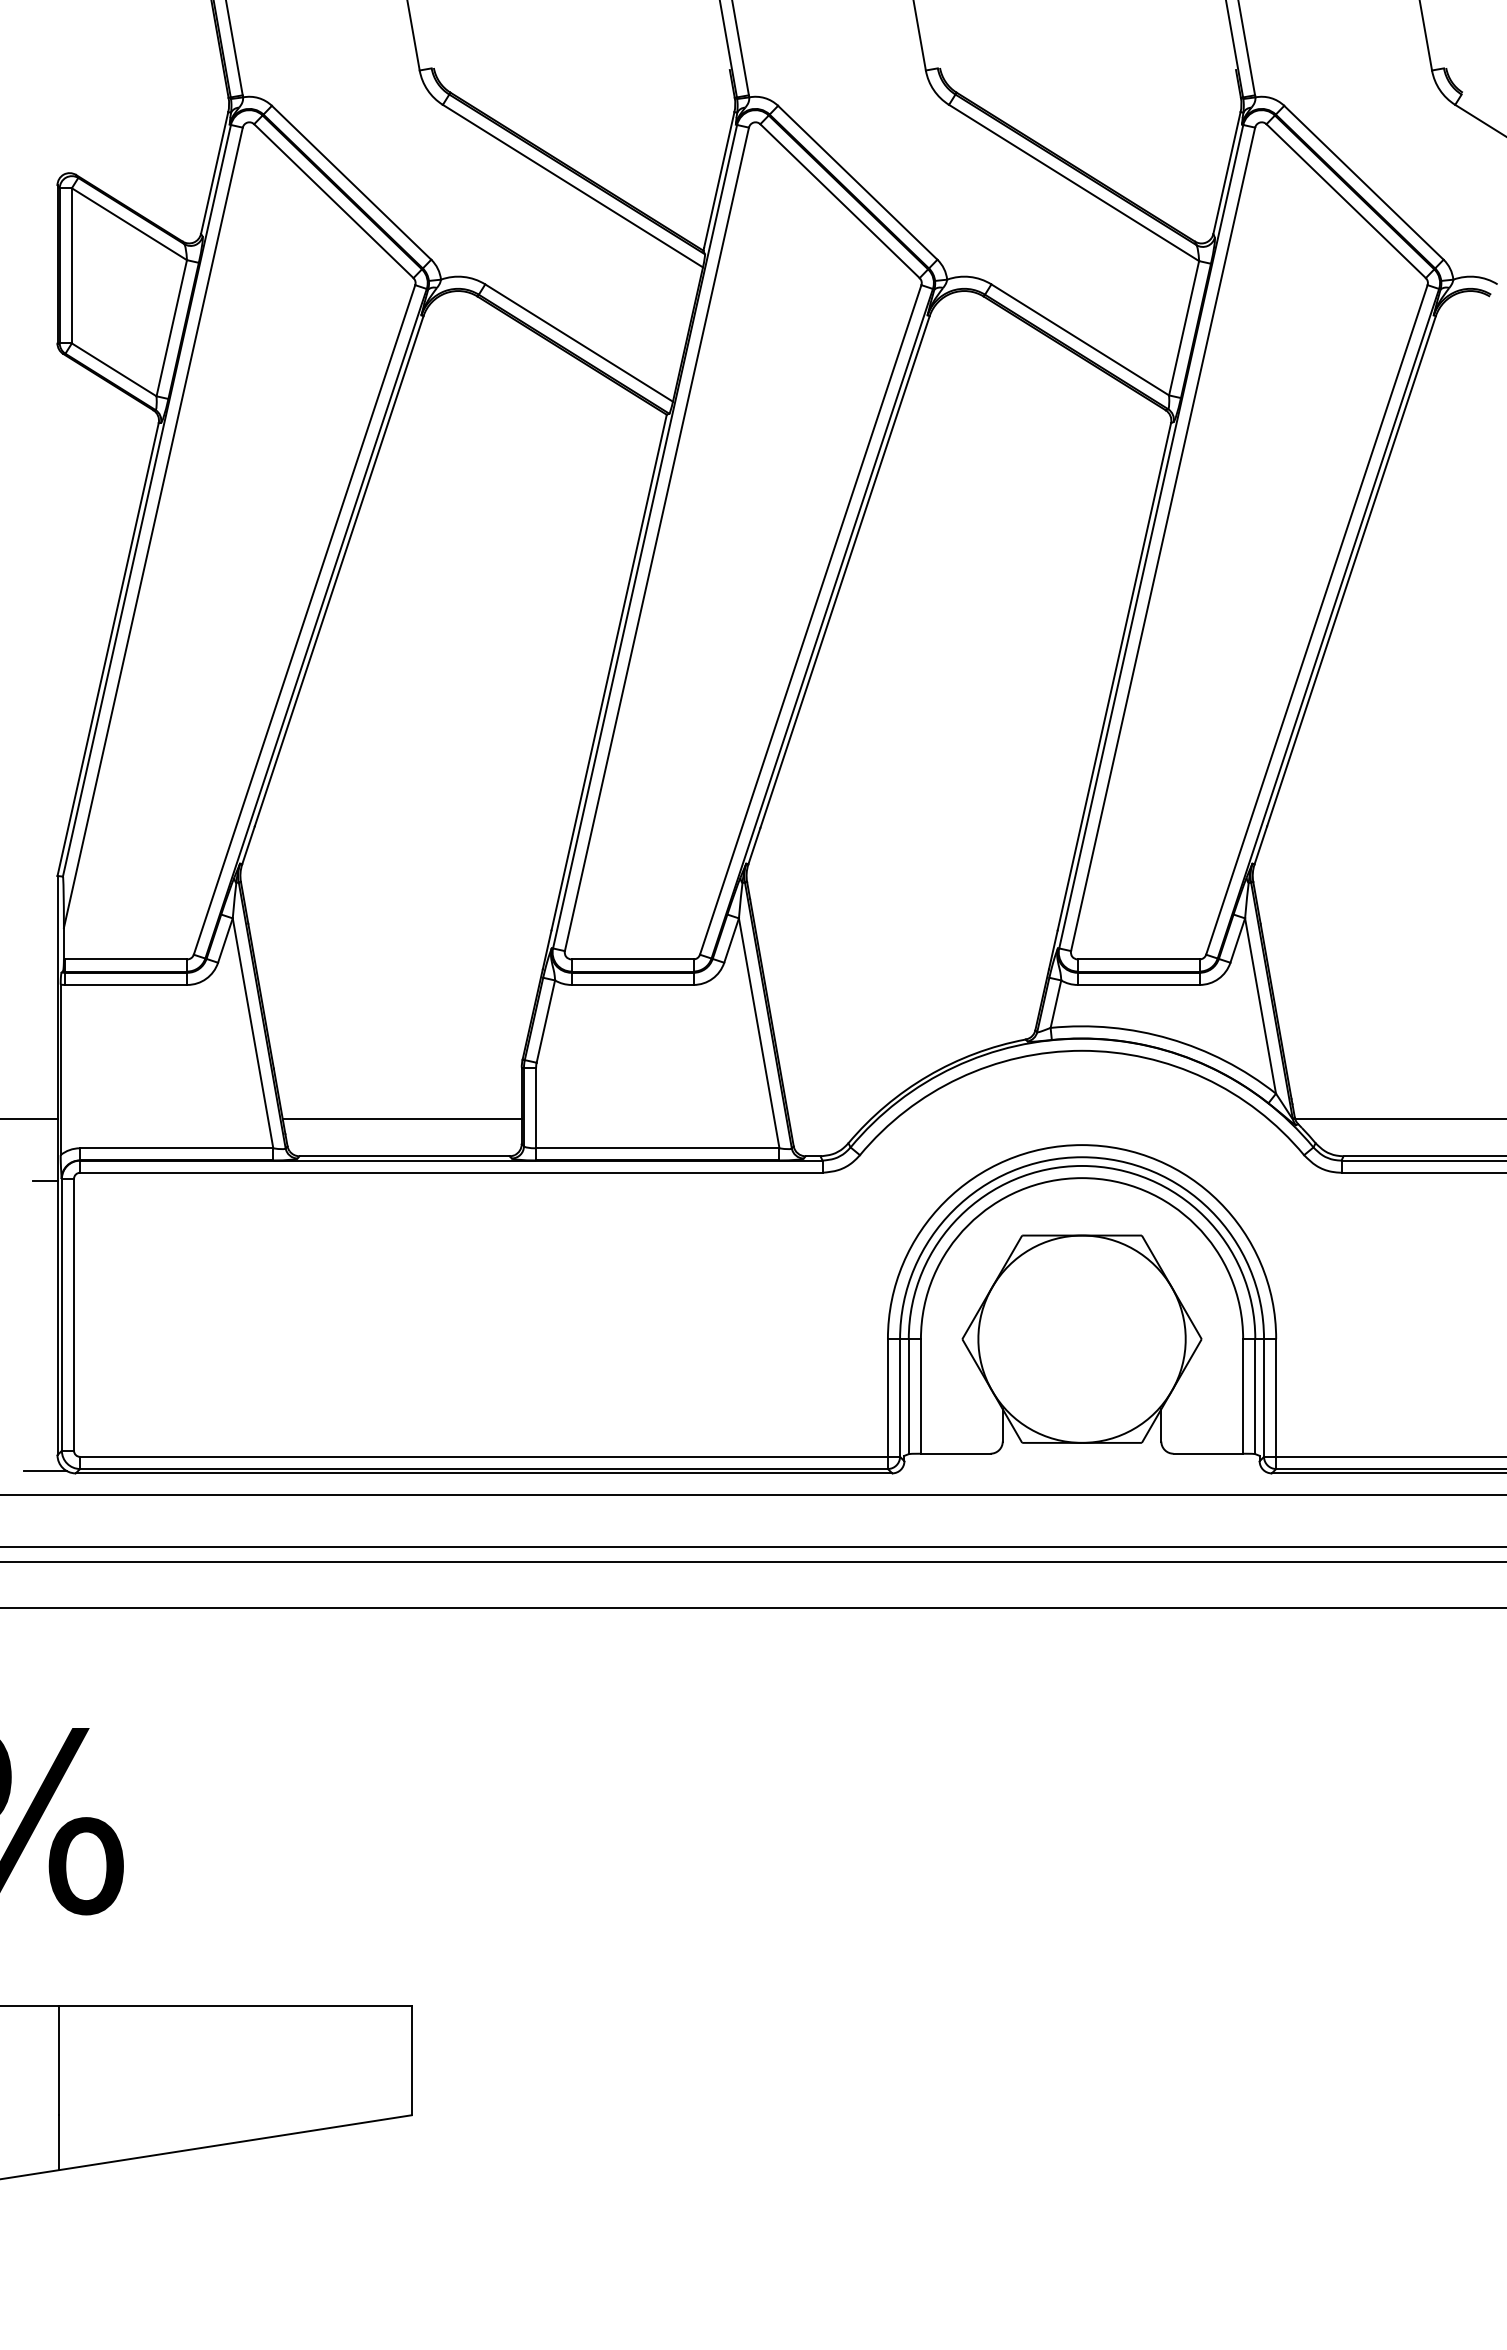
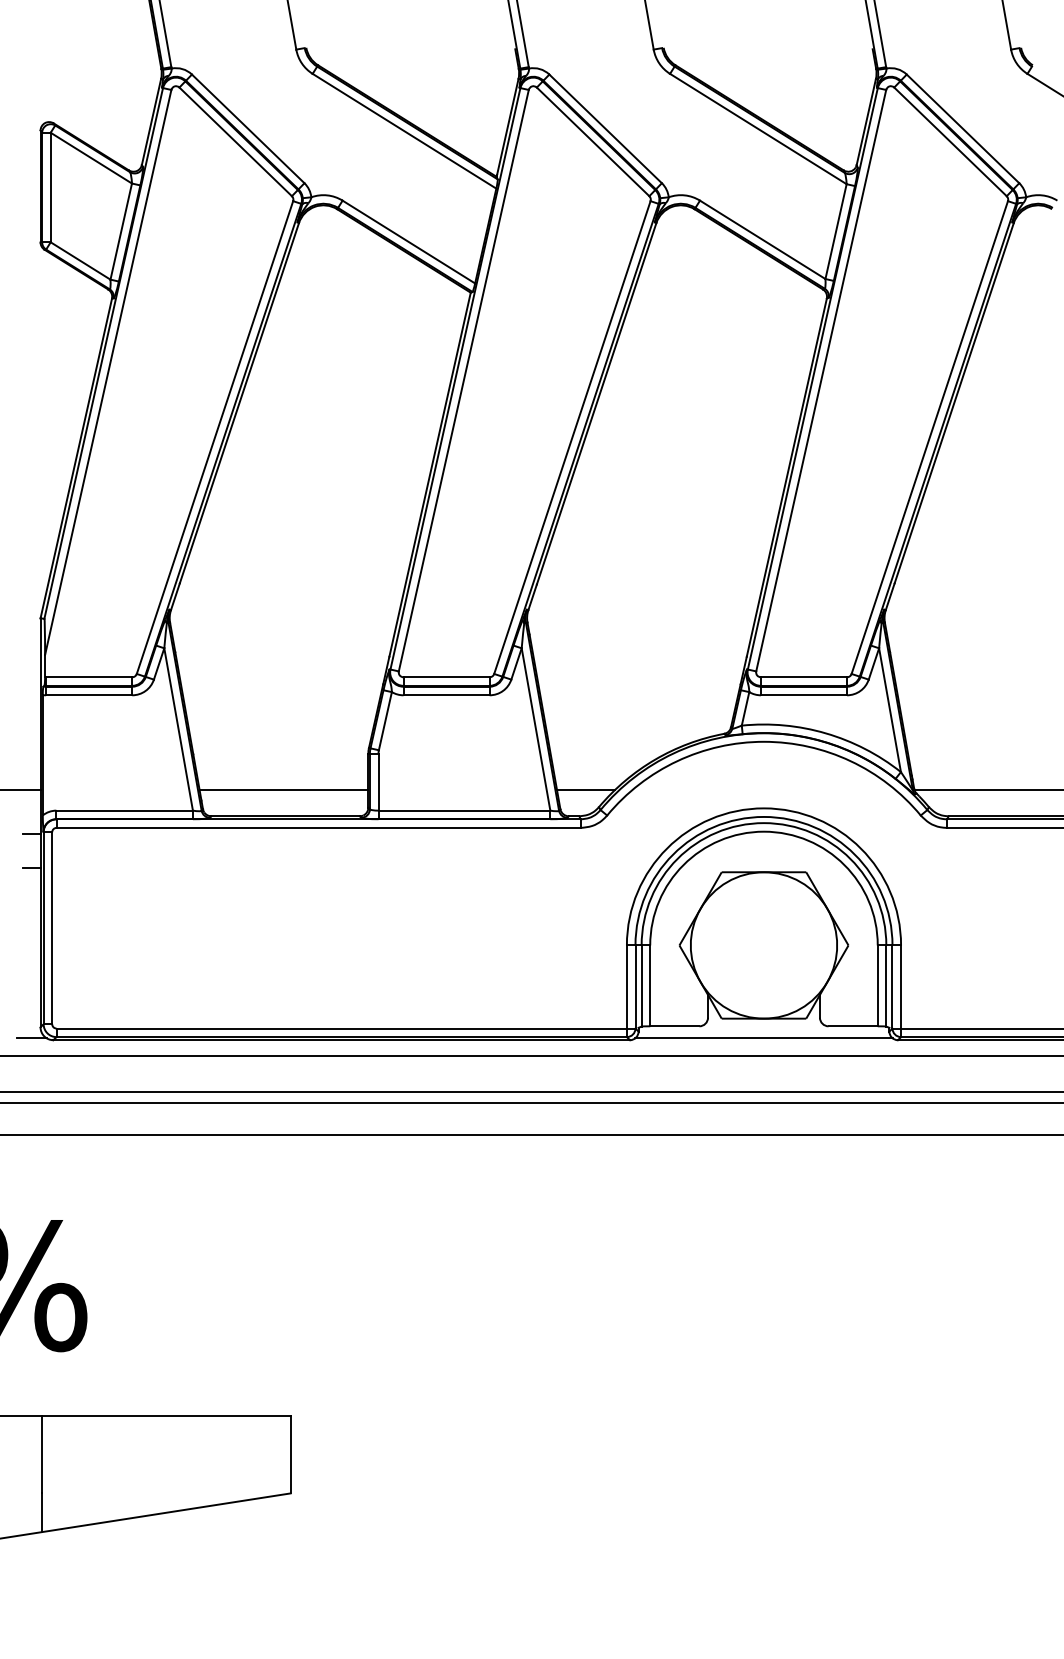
line: (829, 1118) -> (585, 789), added
line: (45, 1229) -> (32, 867), added
line: (1081, 1470) -> (763, 1038), added

